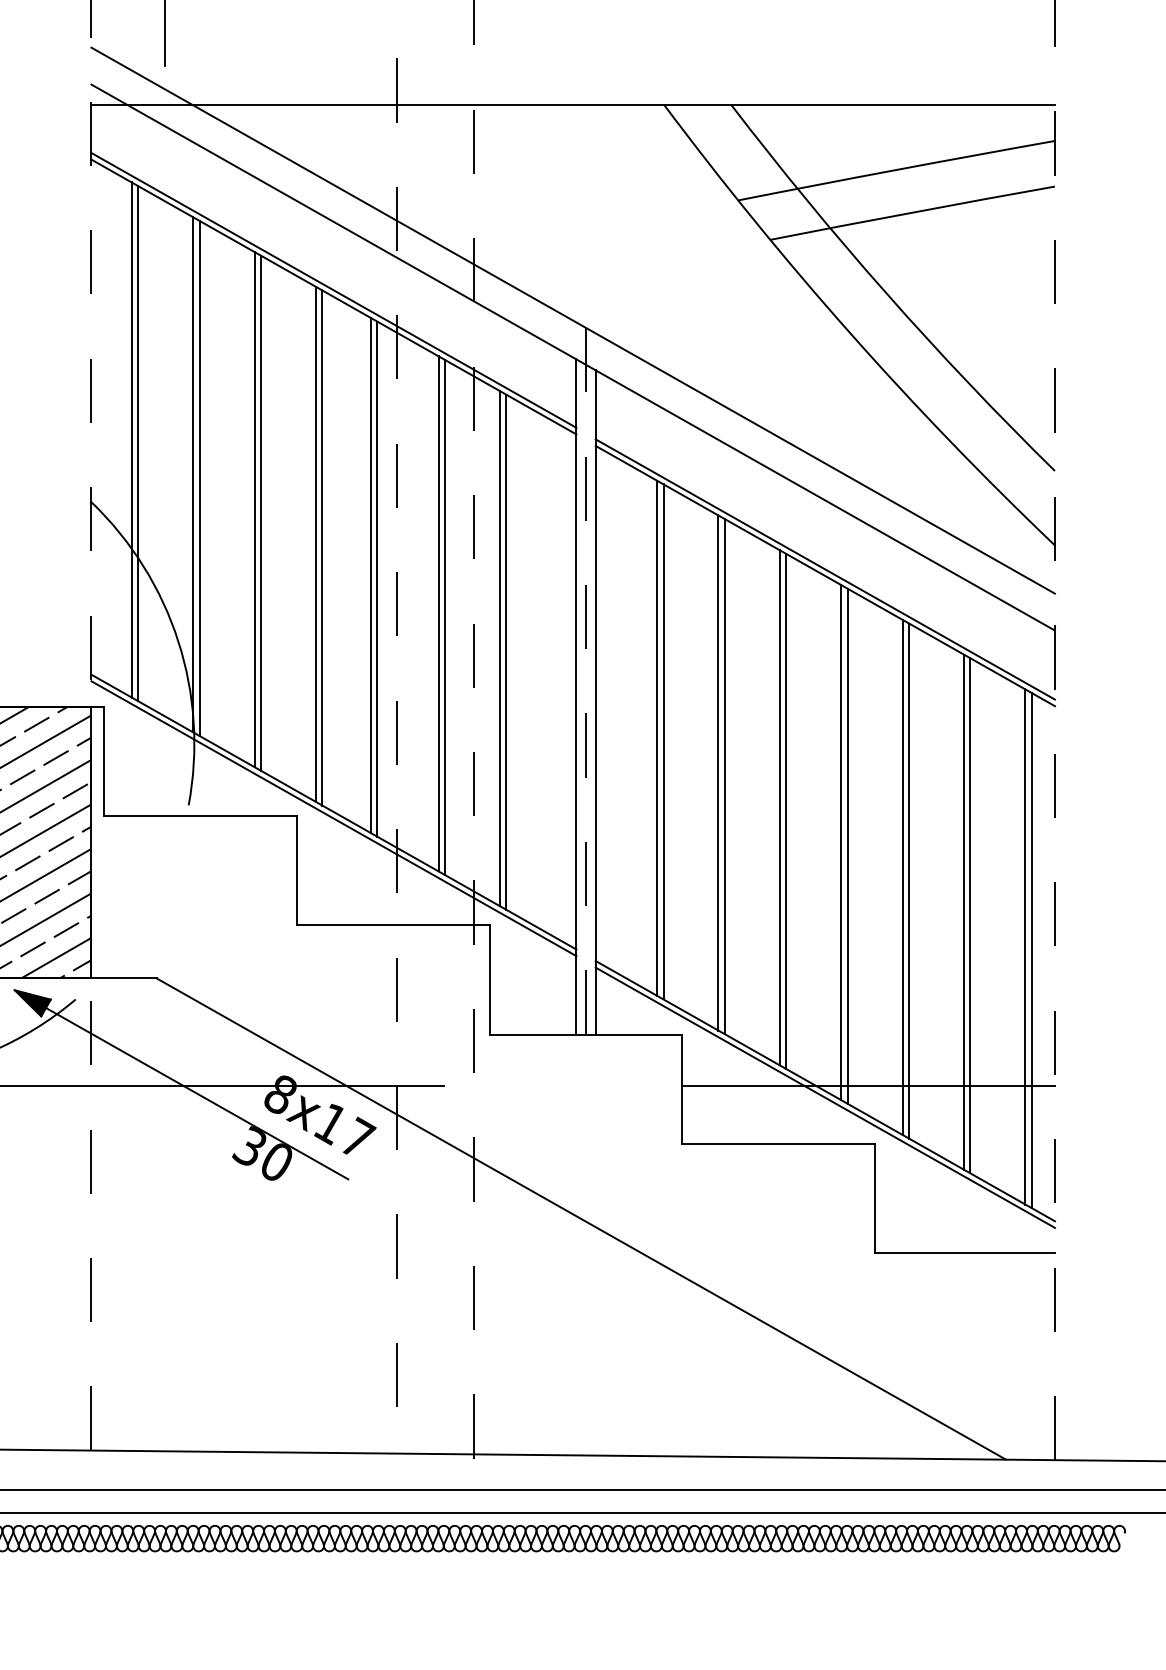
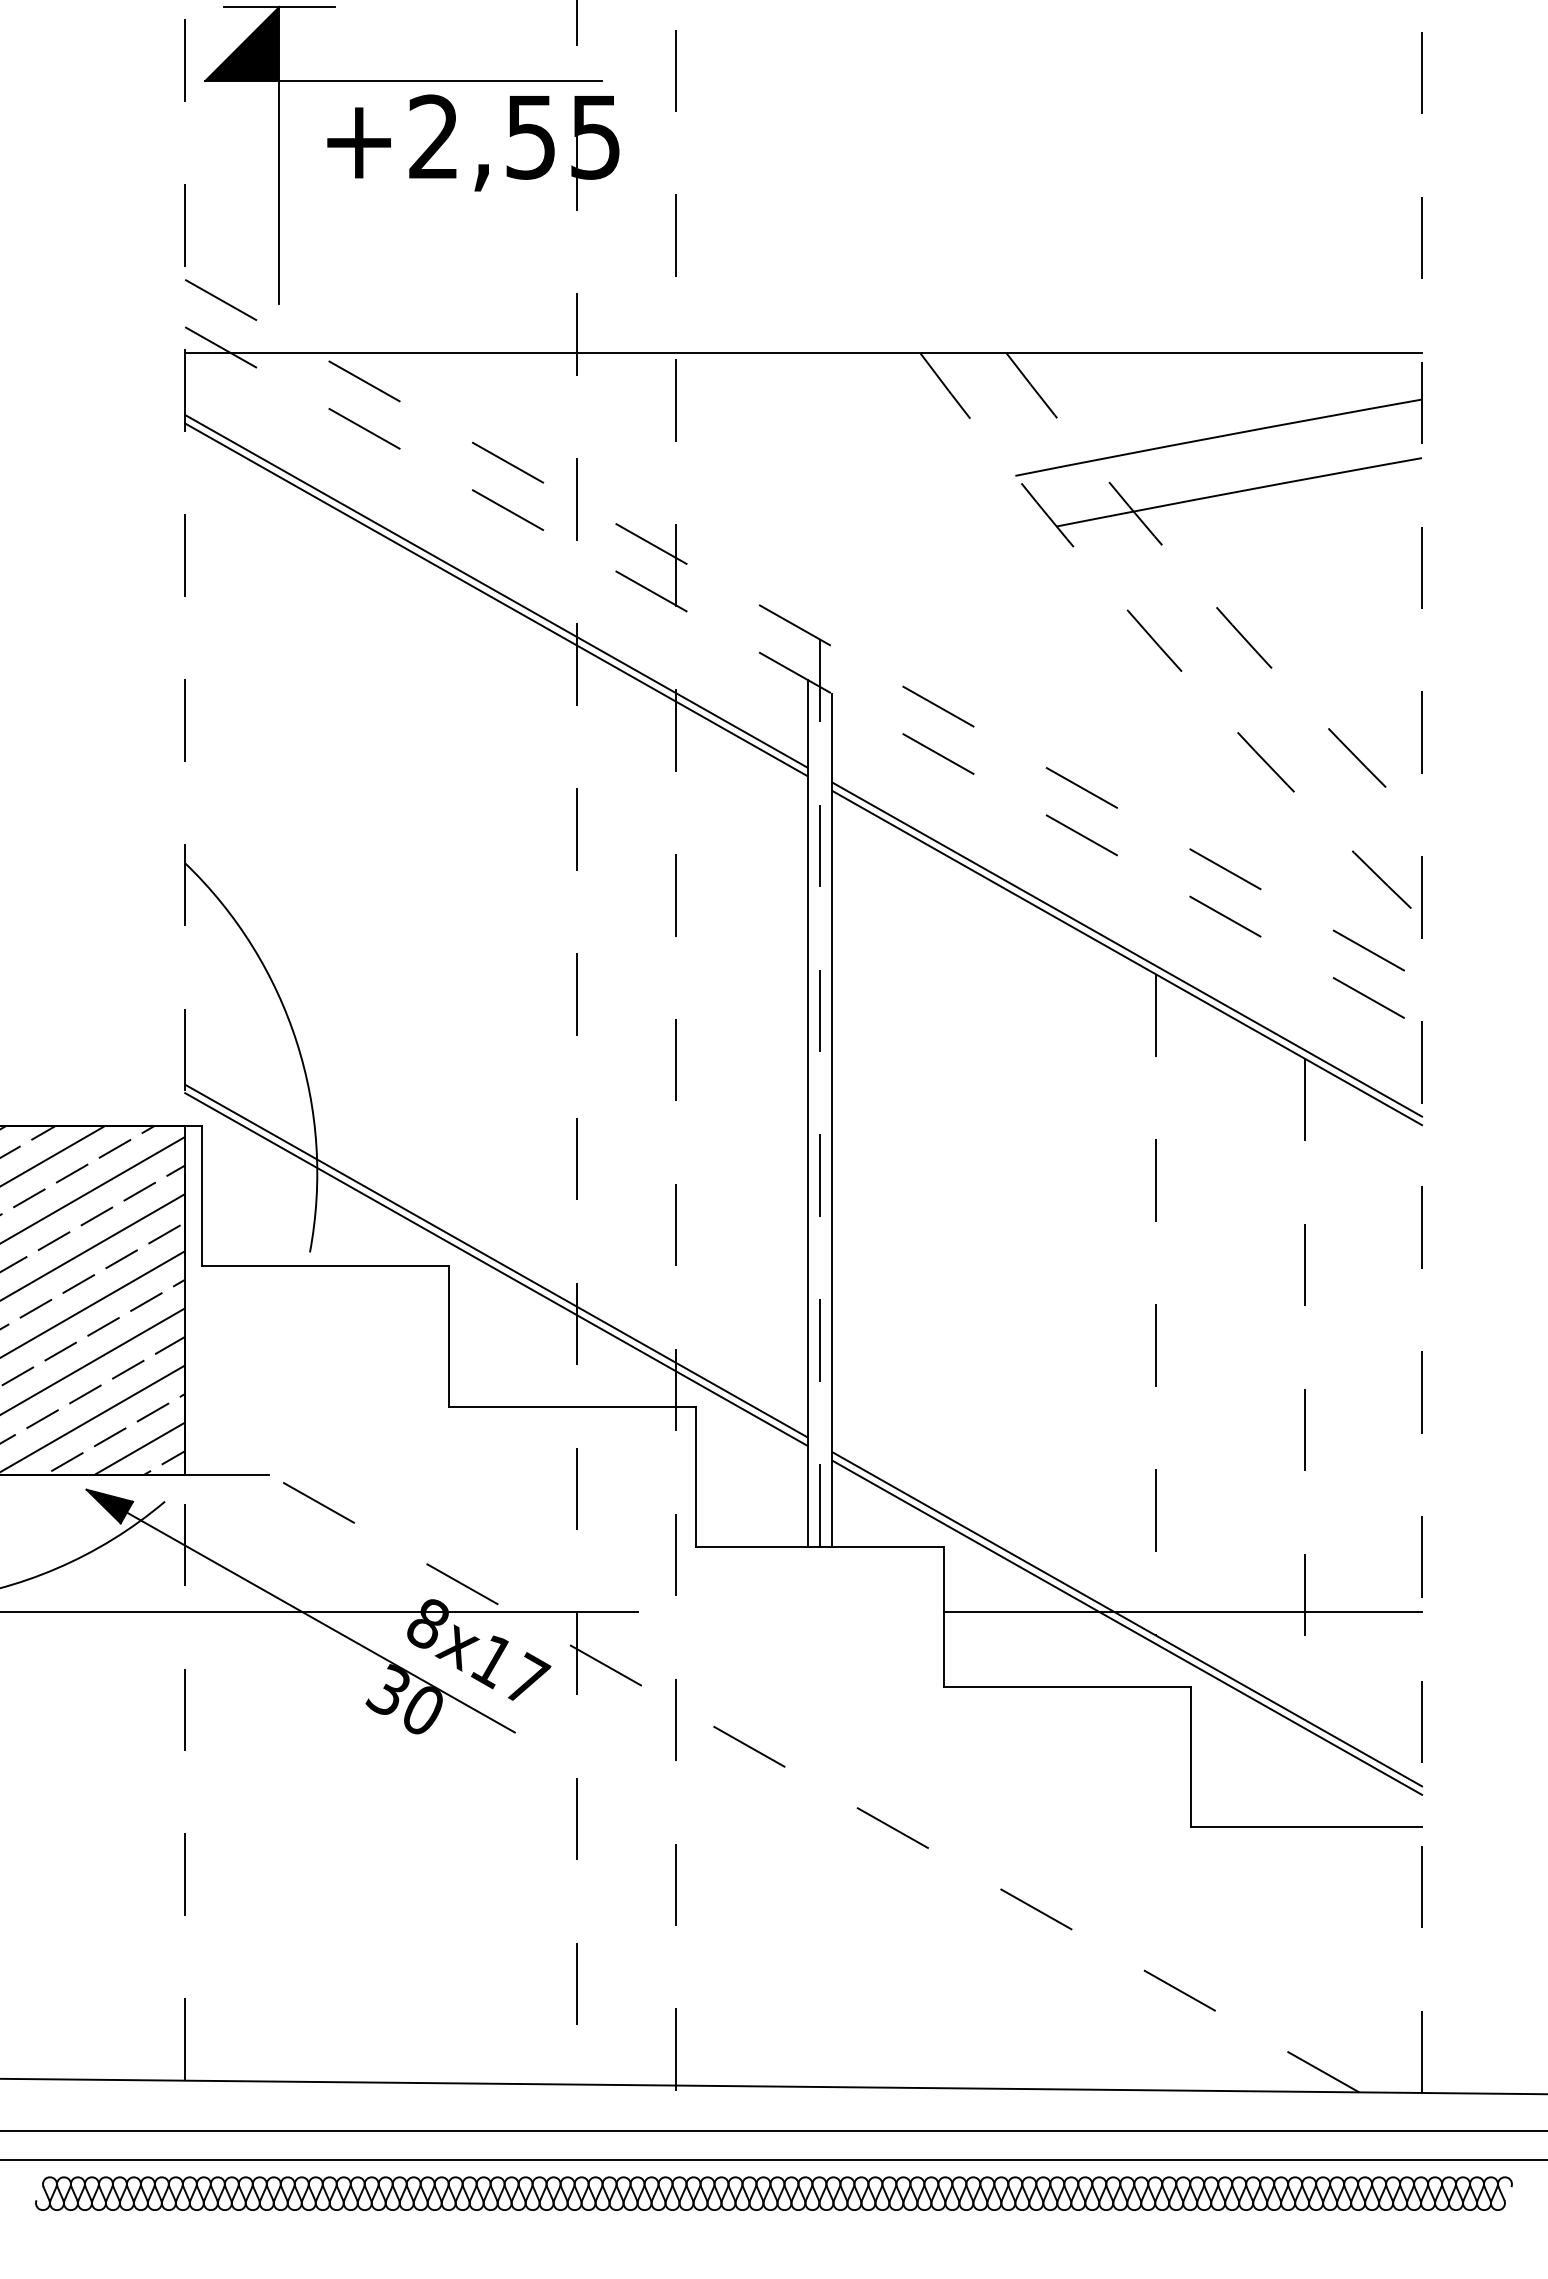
arc: (886, 293) -> (1205, 595), solid -> dashed
line: (573, 320) -> (803, 630), solid -> dashed
arc: (850, 333) -> (1159, 646), solid -> dashed
line: (573, 357) -> (803, 677), solid -> dashed
line: (131, 440) -> (236, 783), removed
line: (138, 443) -> (245, 787), removed
line: (192, 474) -> (315, 827), removed
line: (199, 478) -> (323, 832), removed
line: (254, 509) -> (394, 872), removed
line: (260, 513) -> (402, 877), removed
line: (316, 544) -> (473, 917), removed
line: (322, 547) -> (481, 921), removed
line: (370, 574) -> (543, 956), removed
line: (377, 578) -> (552, 961), removed
line: (438, 613) -> (630, 1006), removed
line: (445, 616) -> (639, 1010), removed
line: (499, 648) -> (709, 1050), removed
line: (506, 651) -> (717, 1055), removed
line: (657, 737) -> (911, 1165), removed
line: (663, 741) -> (919, 1170), removed
line: (718, 772) -> (990, 1210), removed
line: (725, 776) -> (998, 1215), removed
line: (779, 807) -> (1068, 1255), removed
line: (786, 810) -> (1077, 1259), removed
line: (841, 842) -> (1147, 1299), removed
line: (847, 845) -> (1155, 1304), solid -> dashed
line: (902, 877) -> (1226, 1344), removed
line: (908, 880) -> (1234, 1349), removed
line: (964, 912) -> (1305, 1389), solid -> dashed
line: (970, 915) -> (1313, 1393), removed
line: (1025, 946) -> (1384, 1433), removed
line: (1031, 950) -> (1392, 1438), removed
line: (581, 1219) -> (814, 1783), solid -> dashed

